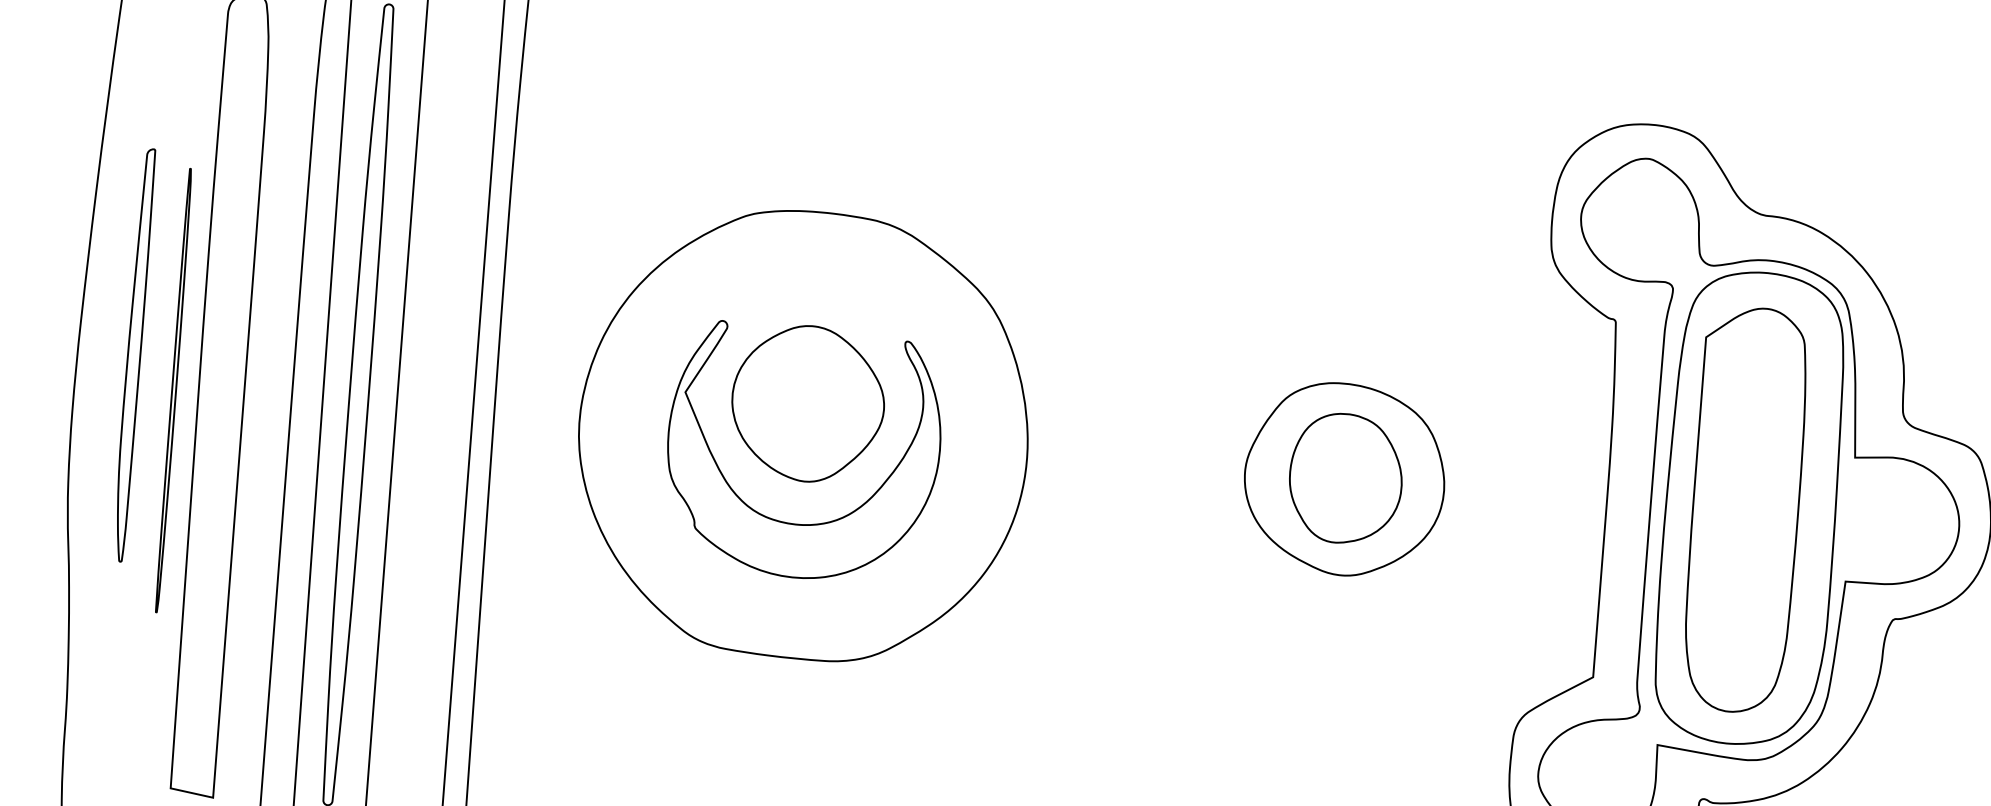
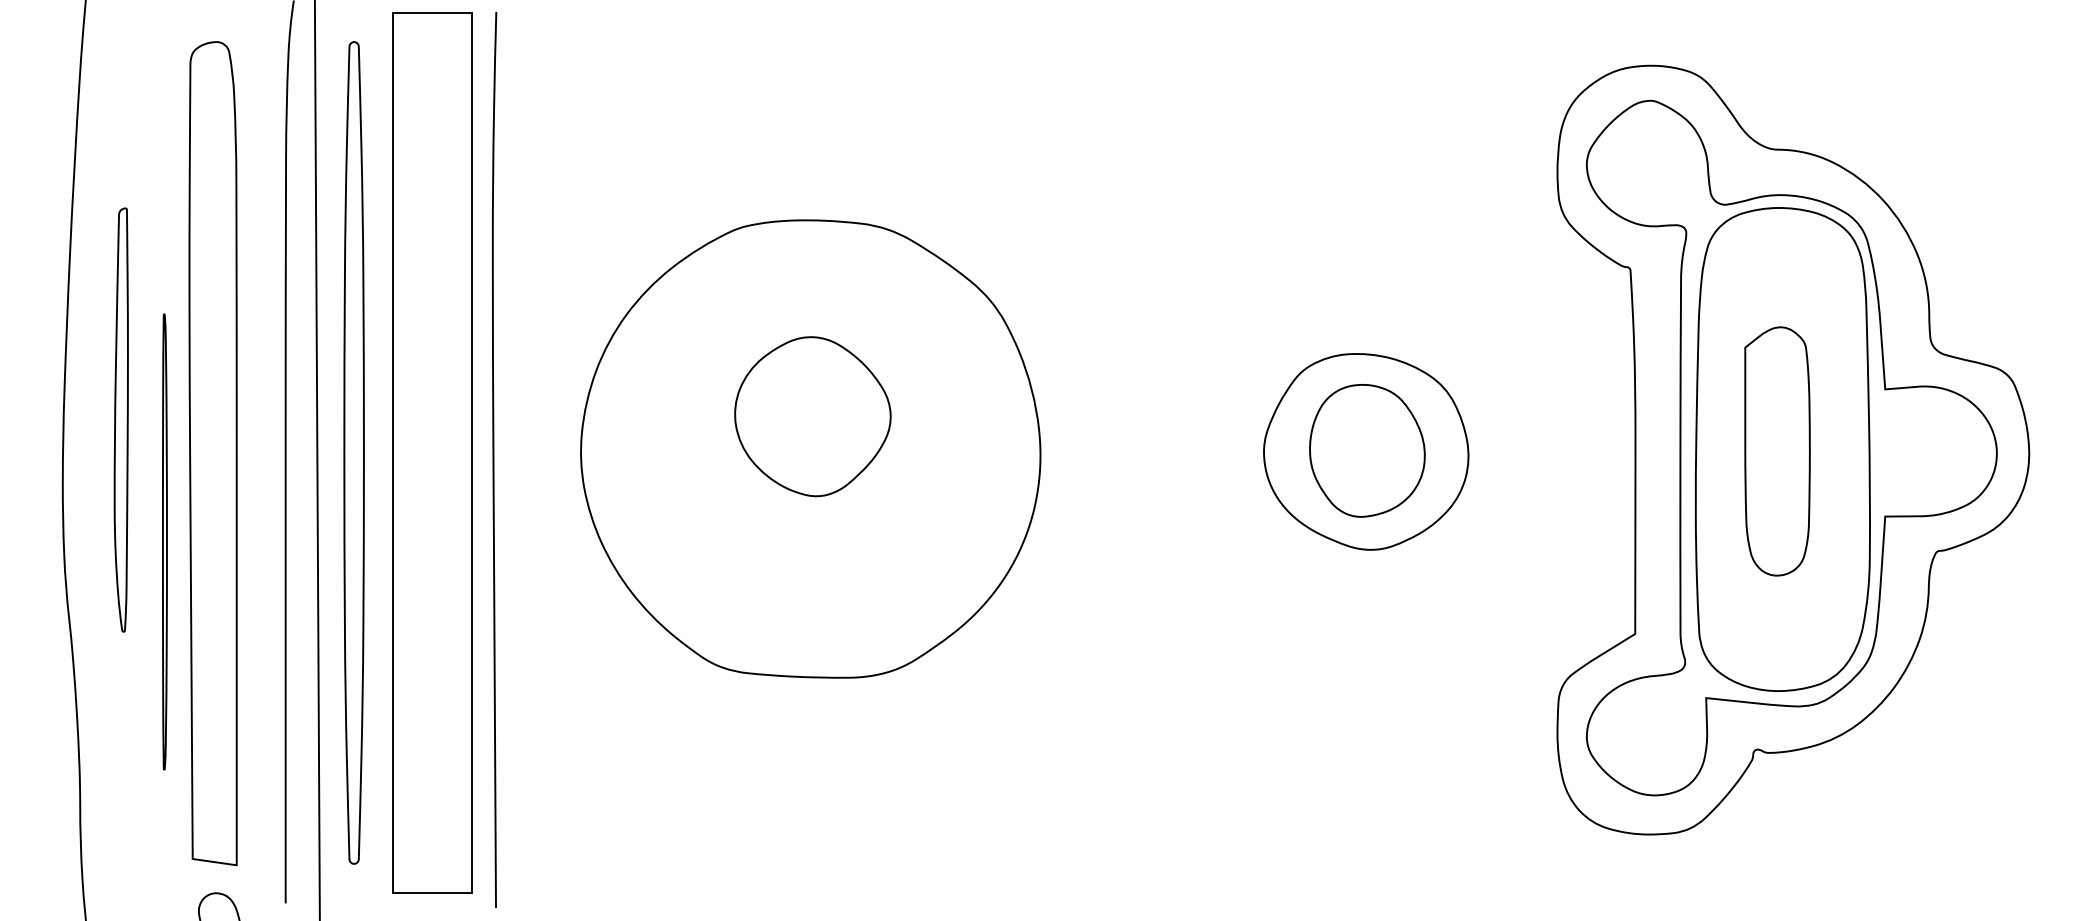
part: (173, 390) -> (164, 541), moved
part: (1745, 510) -> (1777, 451), size x0.6
part: (797, 523) -> (811, 539), removed

